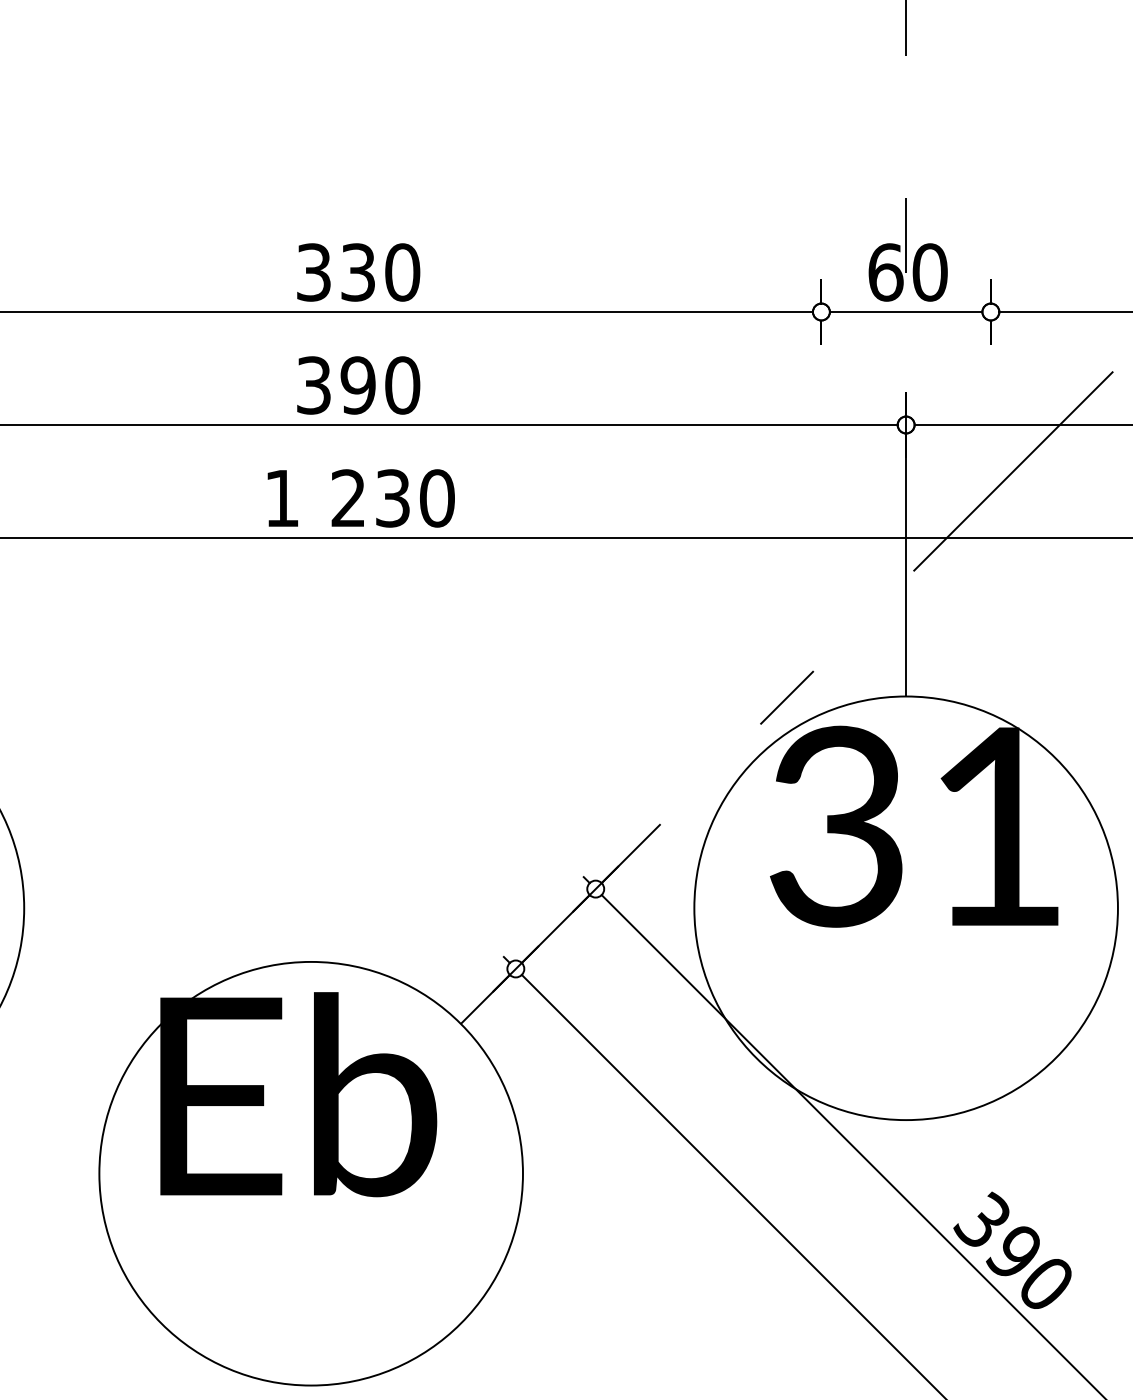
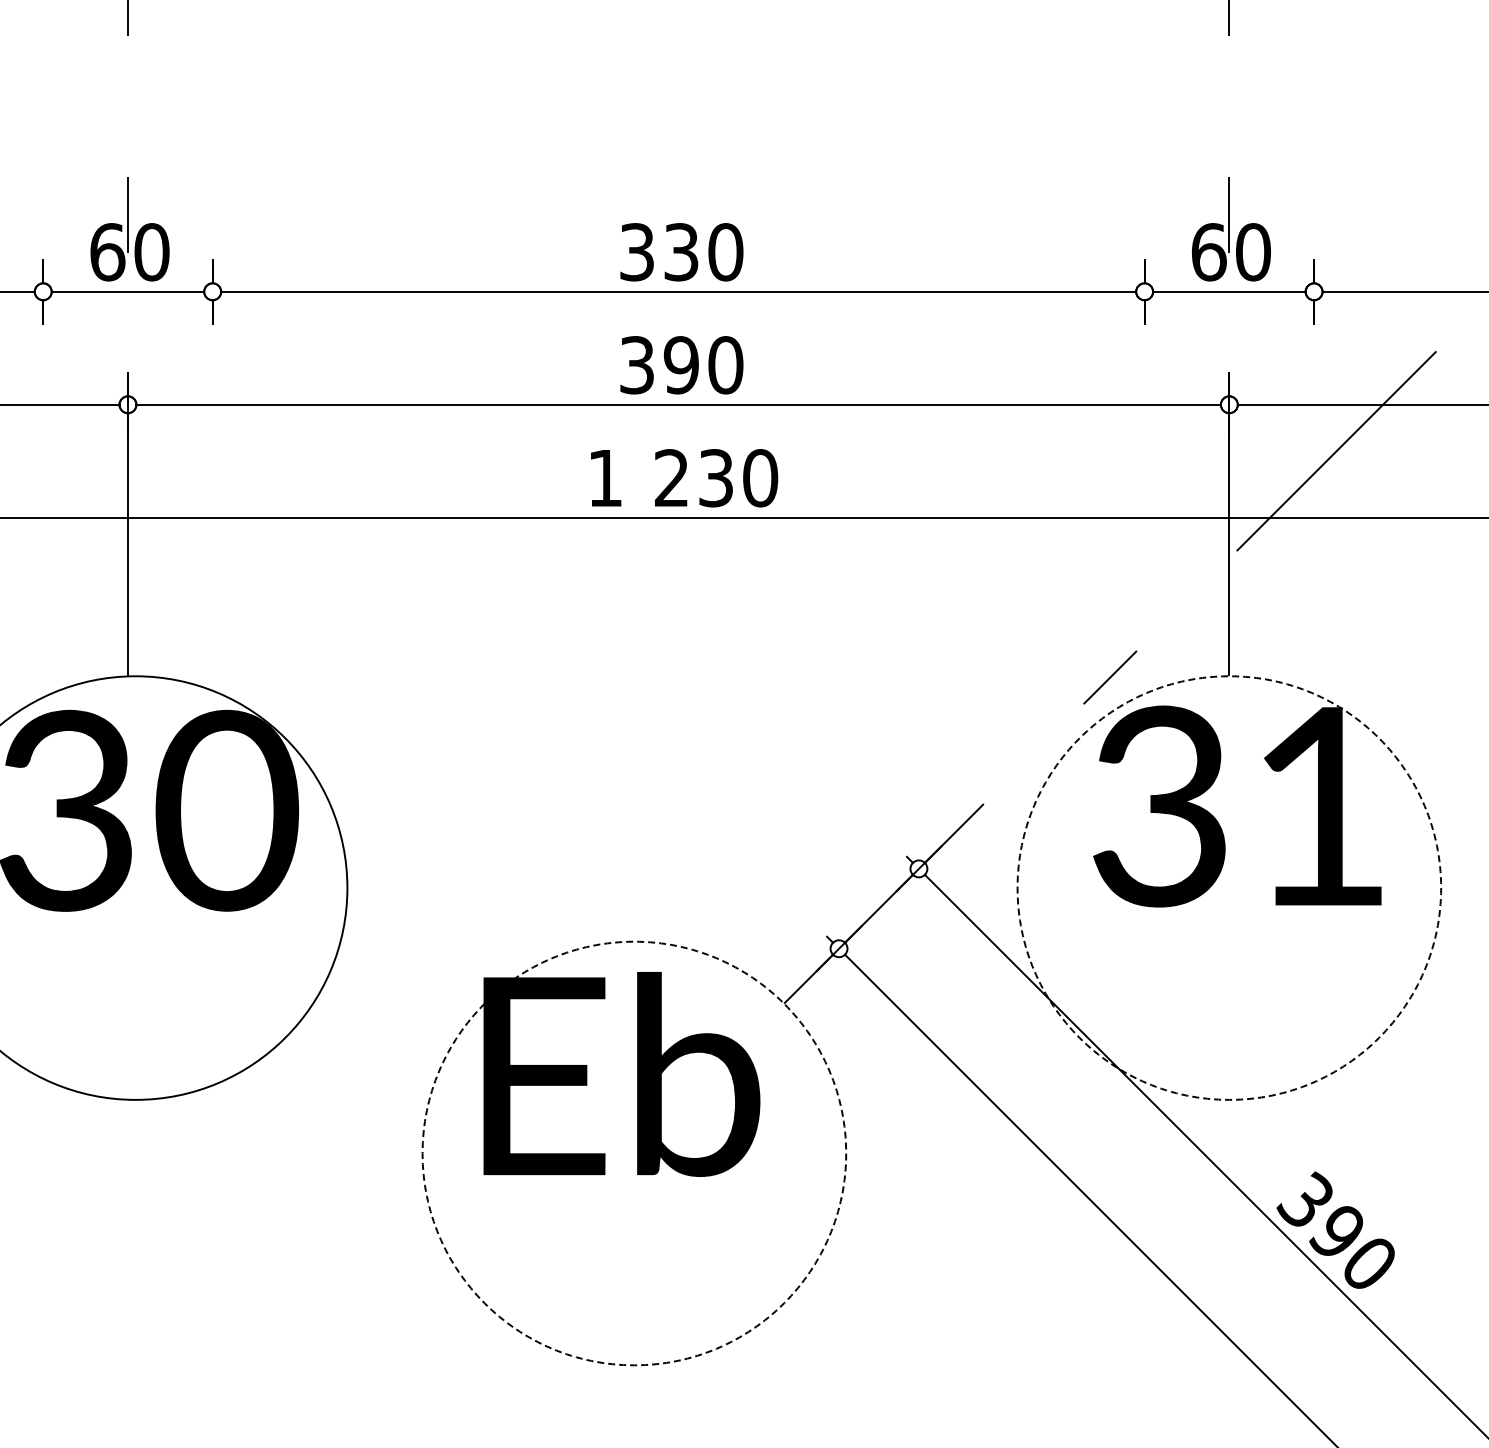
circle: (906, 907) -> (1229, 887), solid -> dashed
circle: (311, 1173) -> (634, 1153), solid -> dashed

